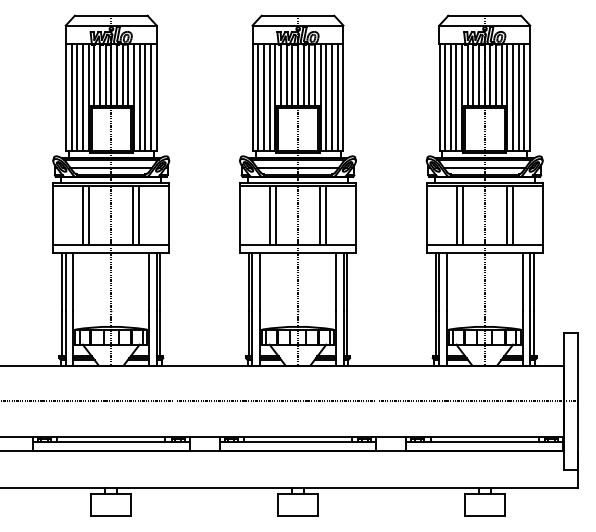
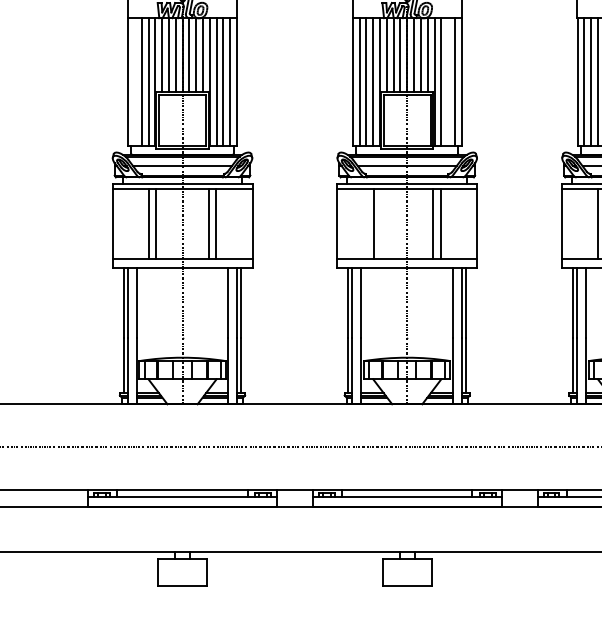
line: (71, 97) -> (134, 81), removed
line: (331, 97) -> (447, 81), removed
line: (276, 215) -> (381, 223), removed

